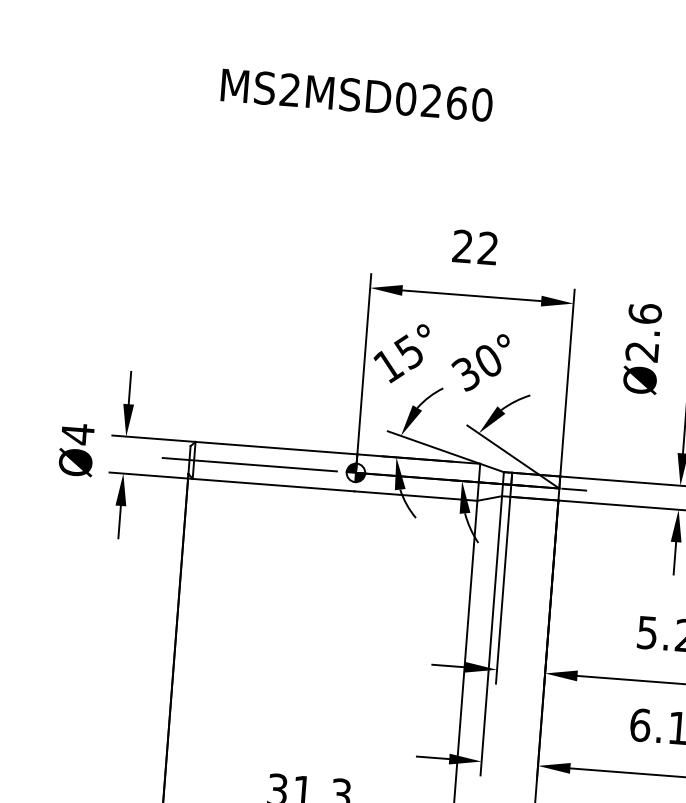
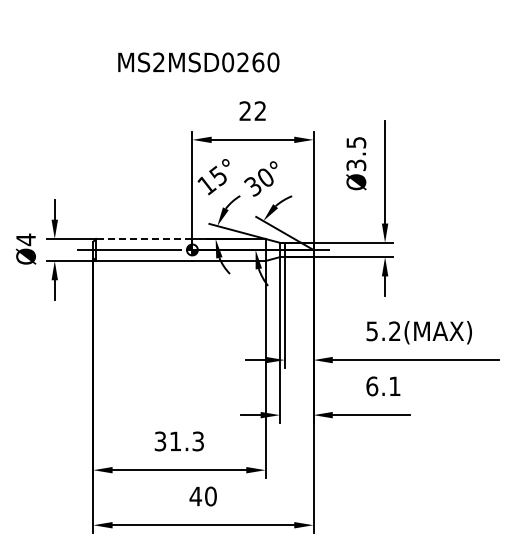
text: (356, 95) -> (198, 62), moved
text: (644, 332) -> (356, 153), Ø2.6 -> Ø3.5
line: (275, 447) -> (143, 238), solid -> dashed

